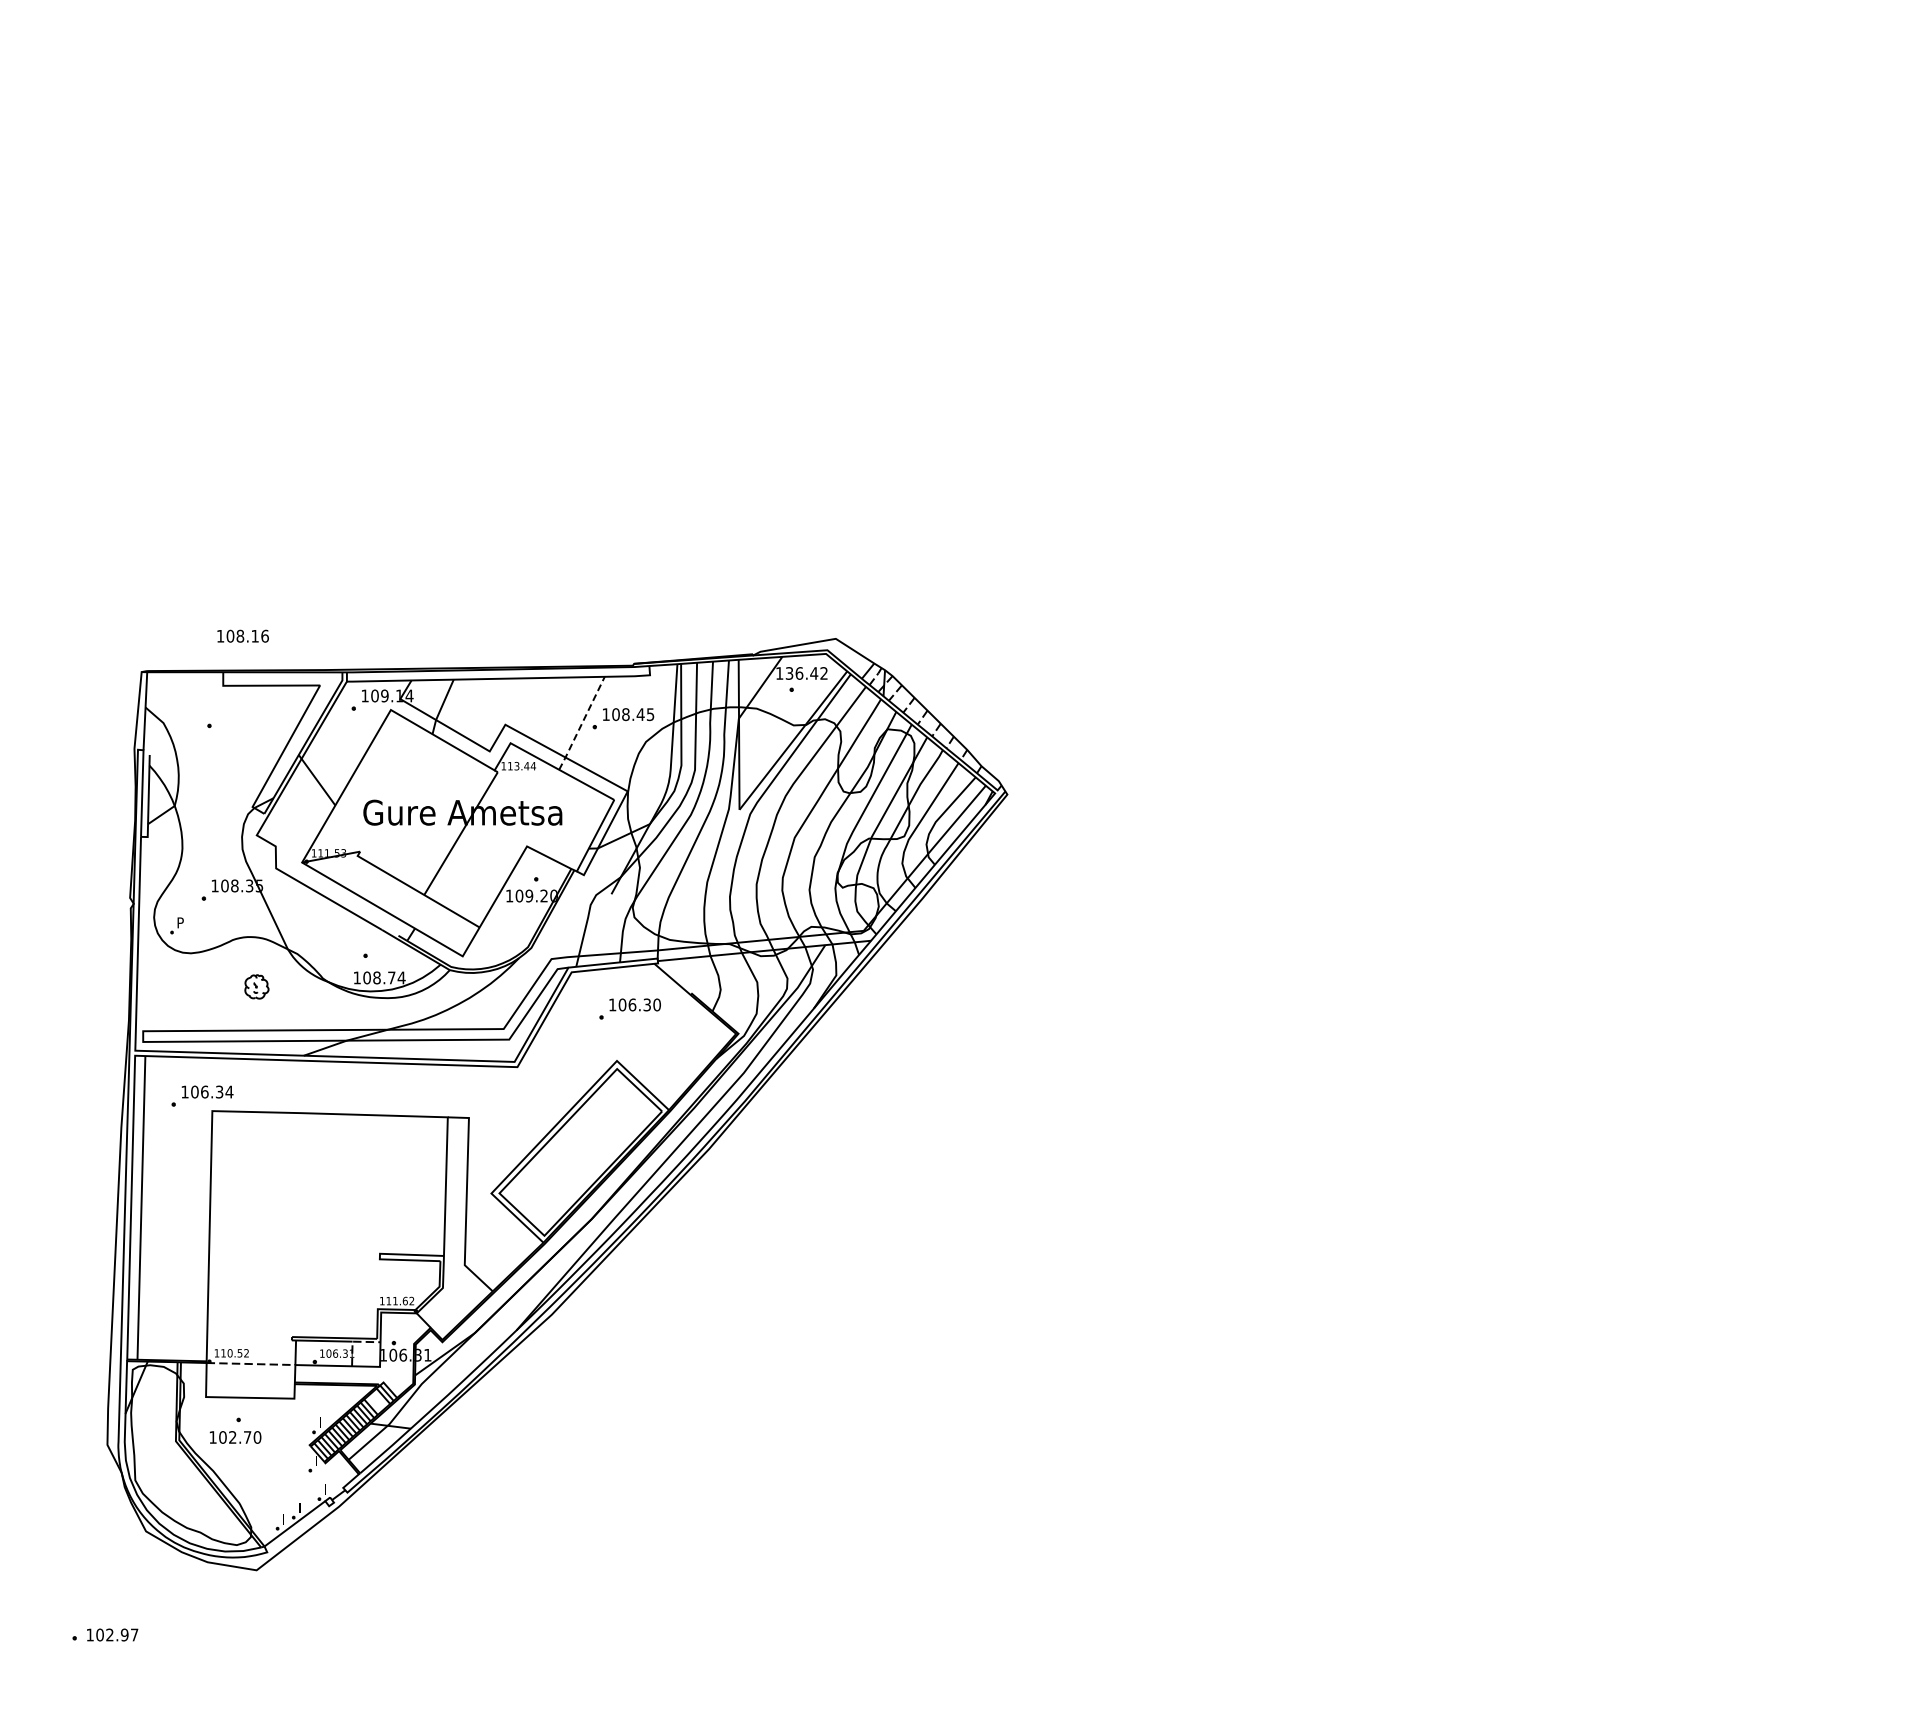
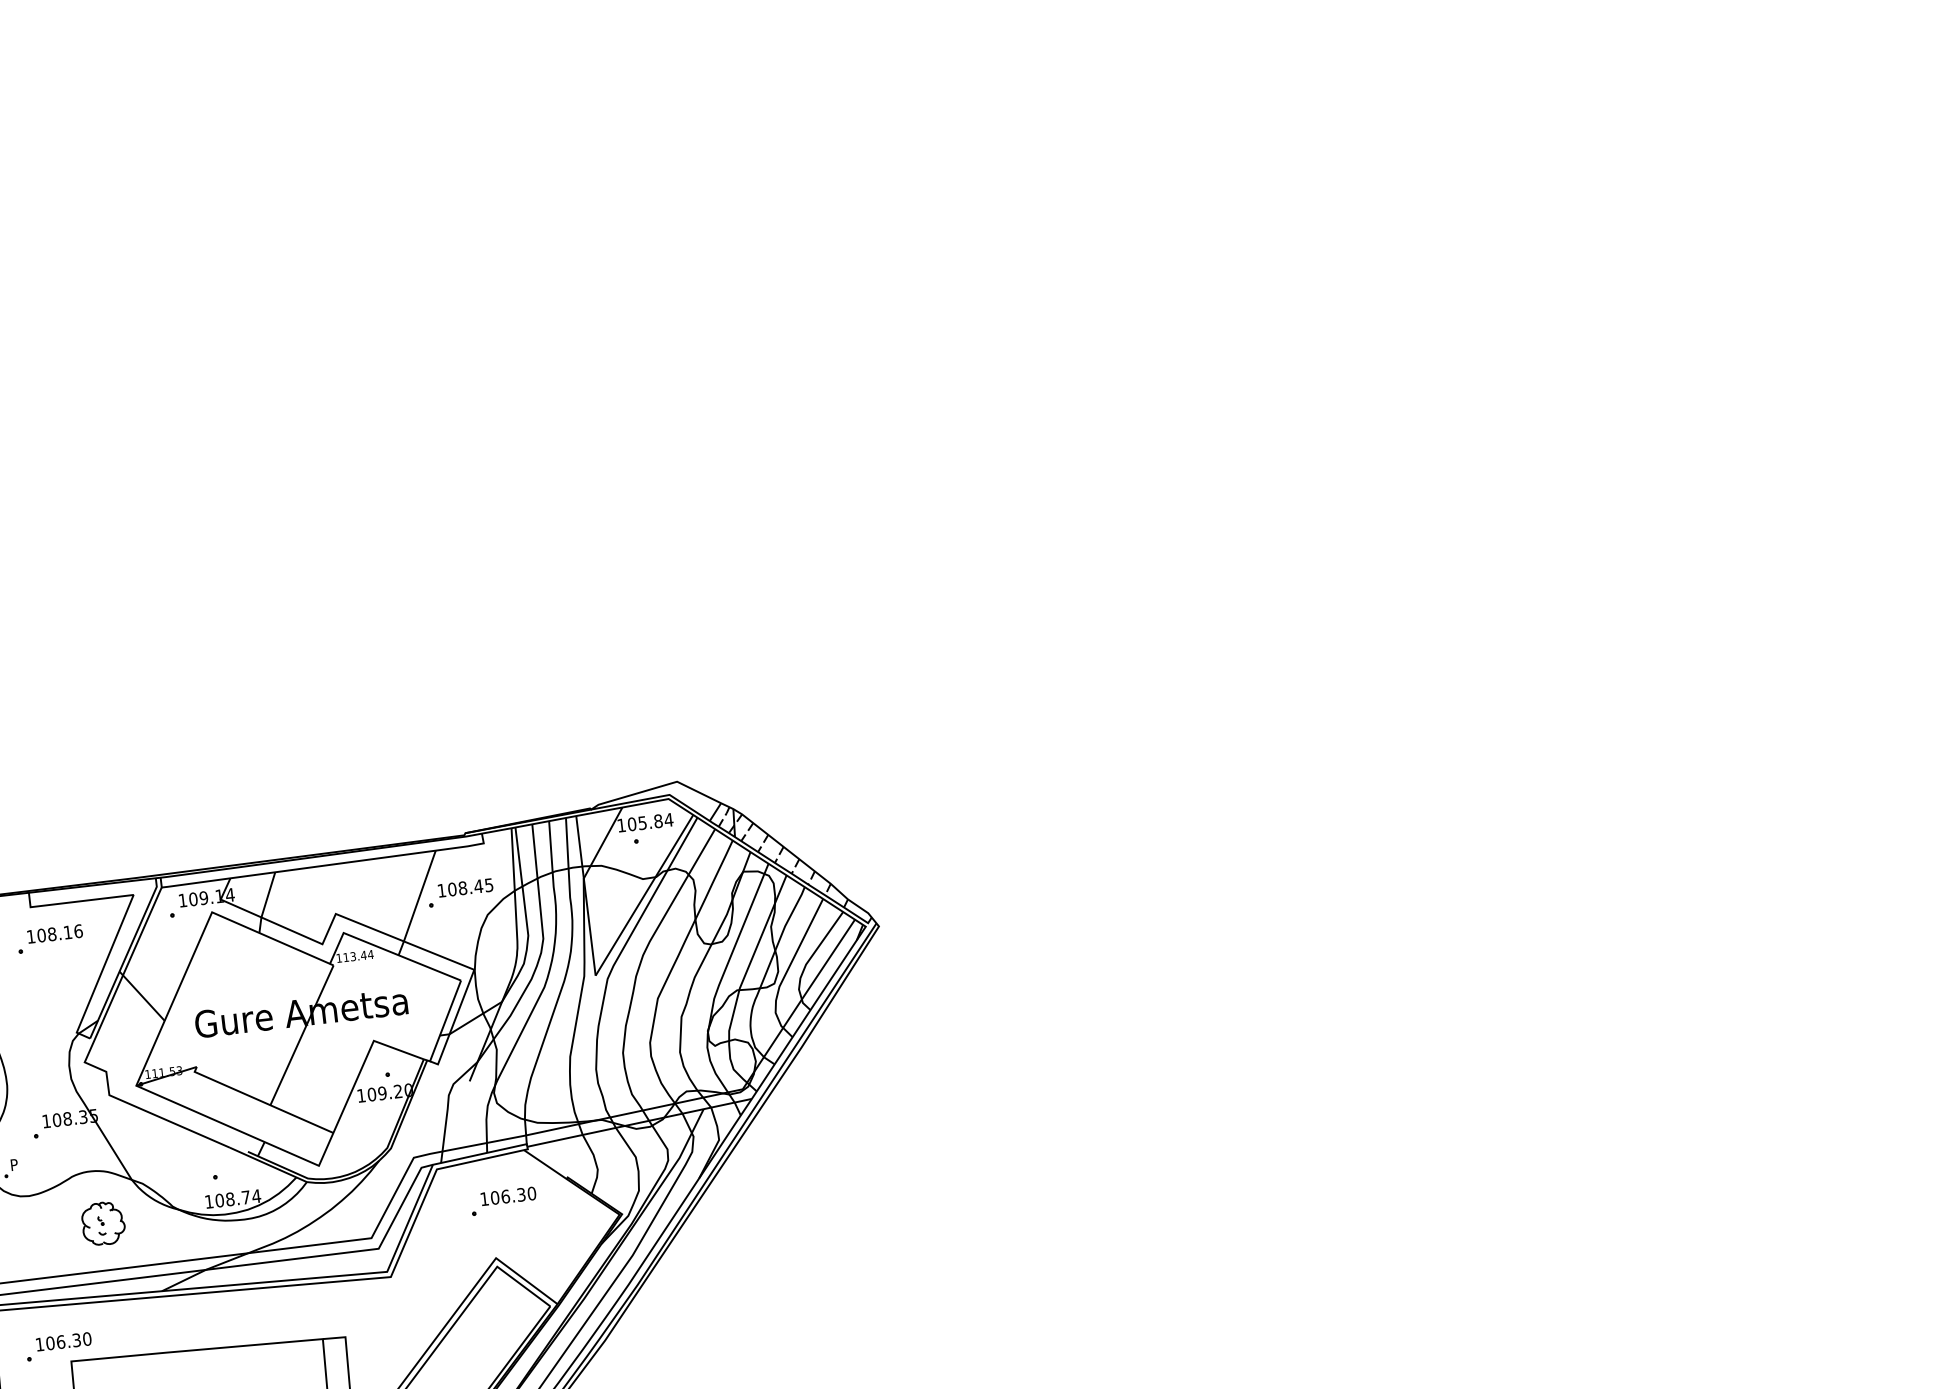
text: (242, 635) -> (54, 933), moved
text: (806, 673) -> (650, 822), 136.42 -> 105.84
line: (582, 723) -> (417, 903), dashed -> solid
part: (256, 986) -> (103, 1223), size x1.67
text: (229, 1091) -> (87, 1338), 106.34 -> 106.30

